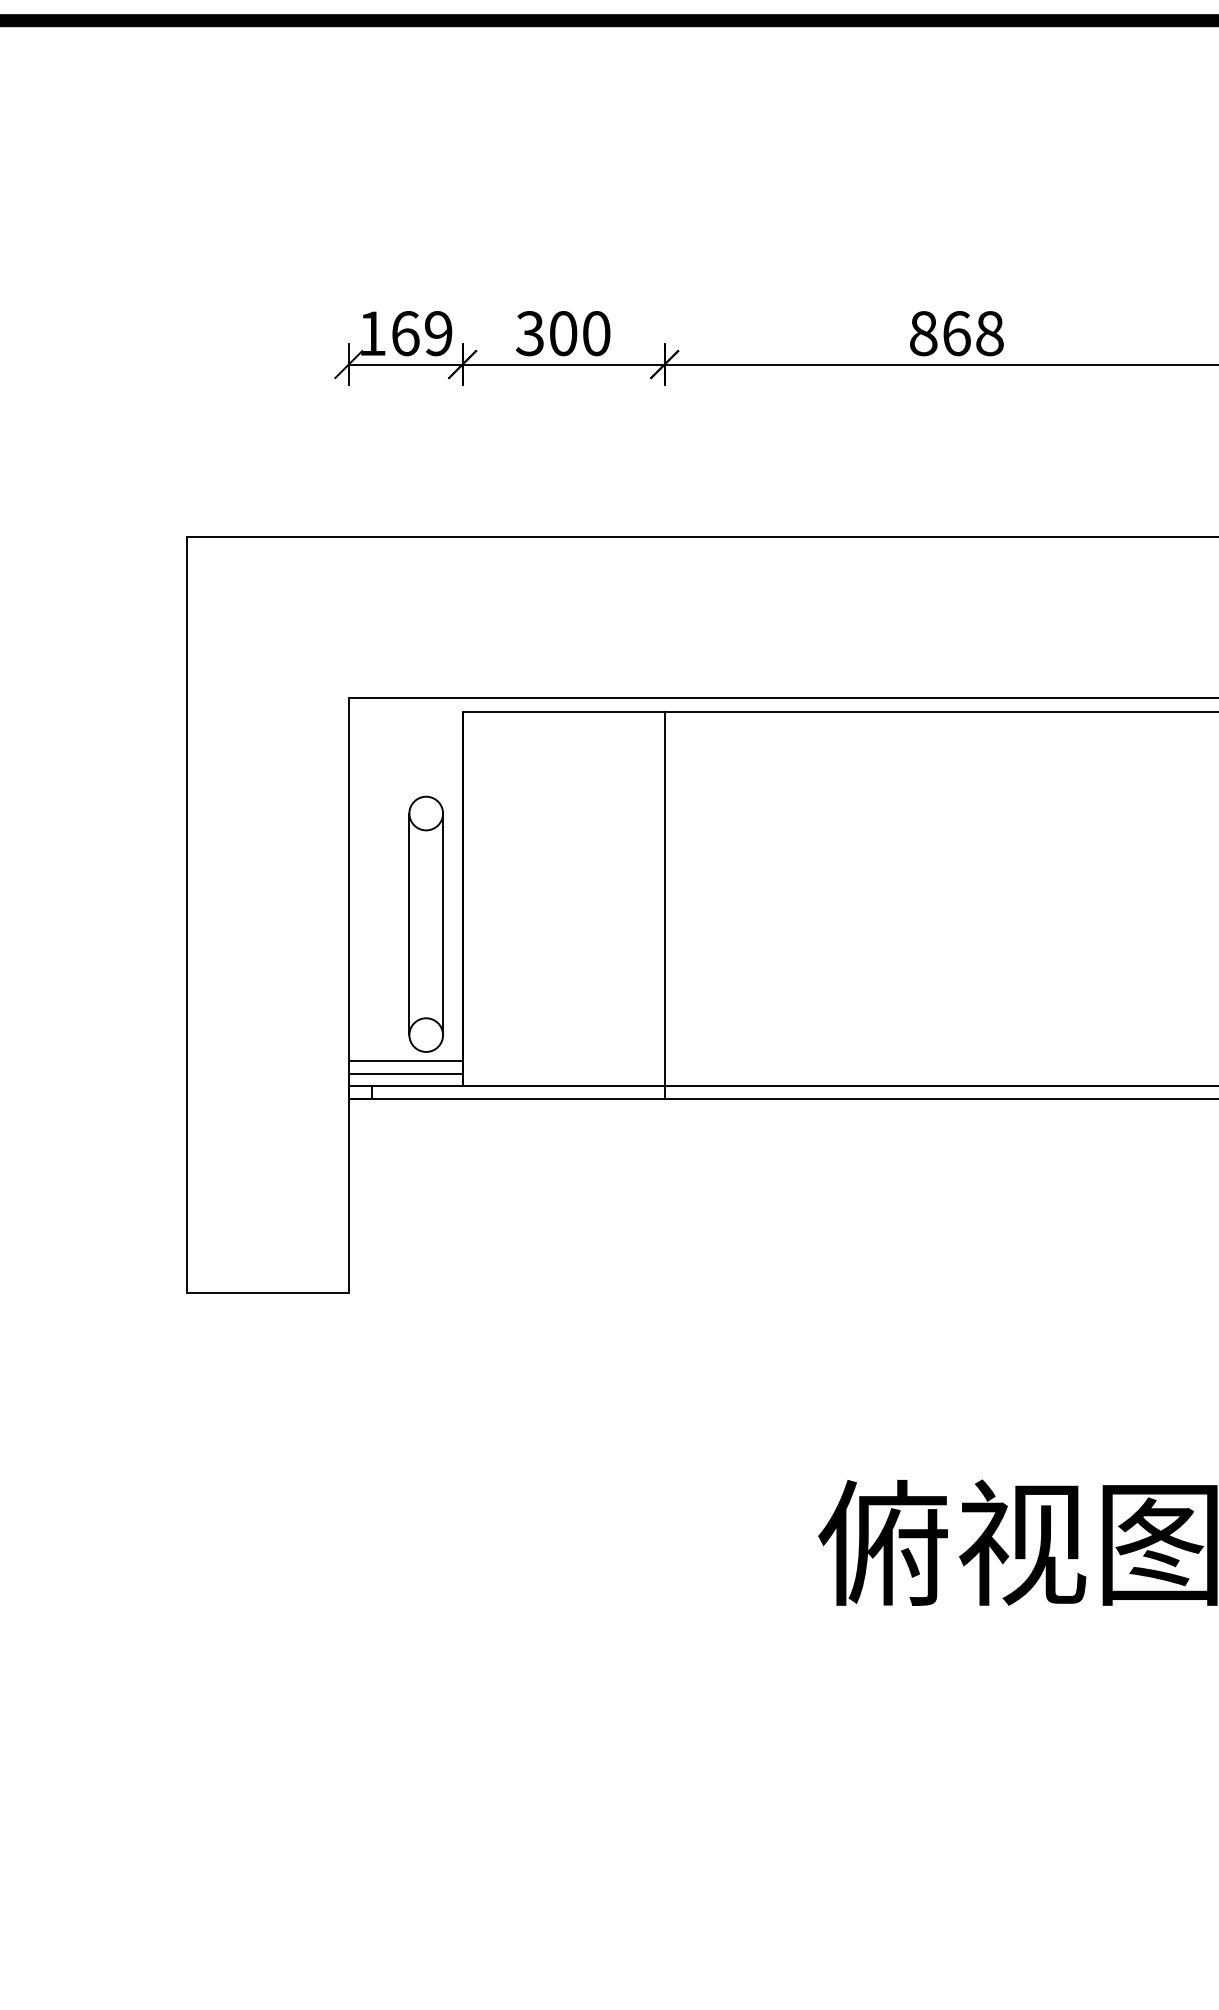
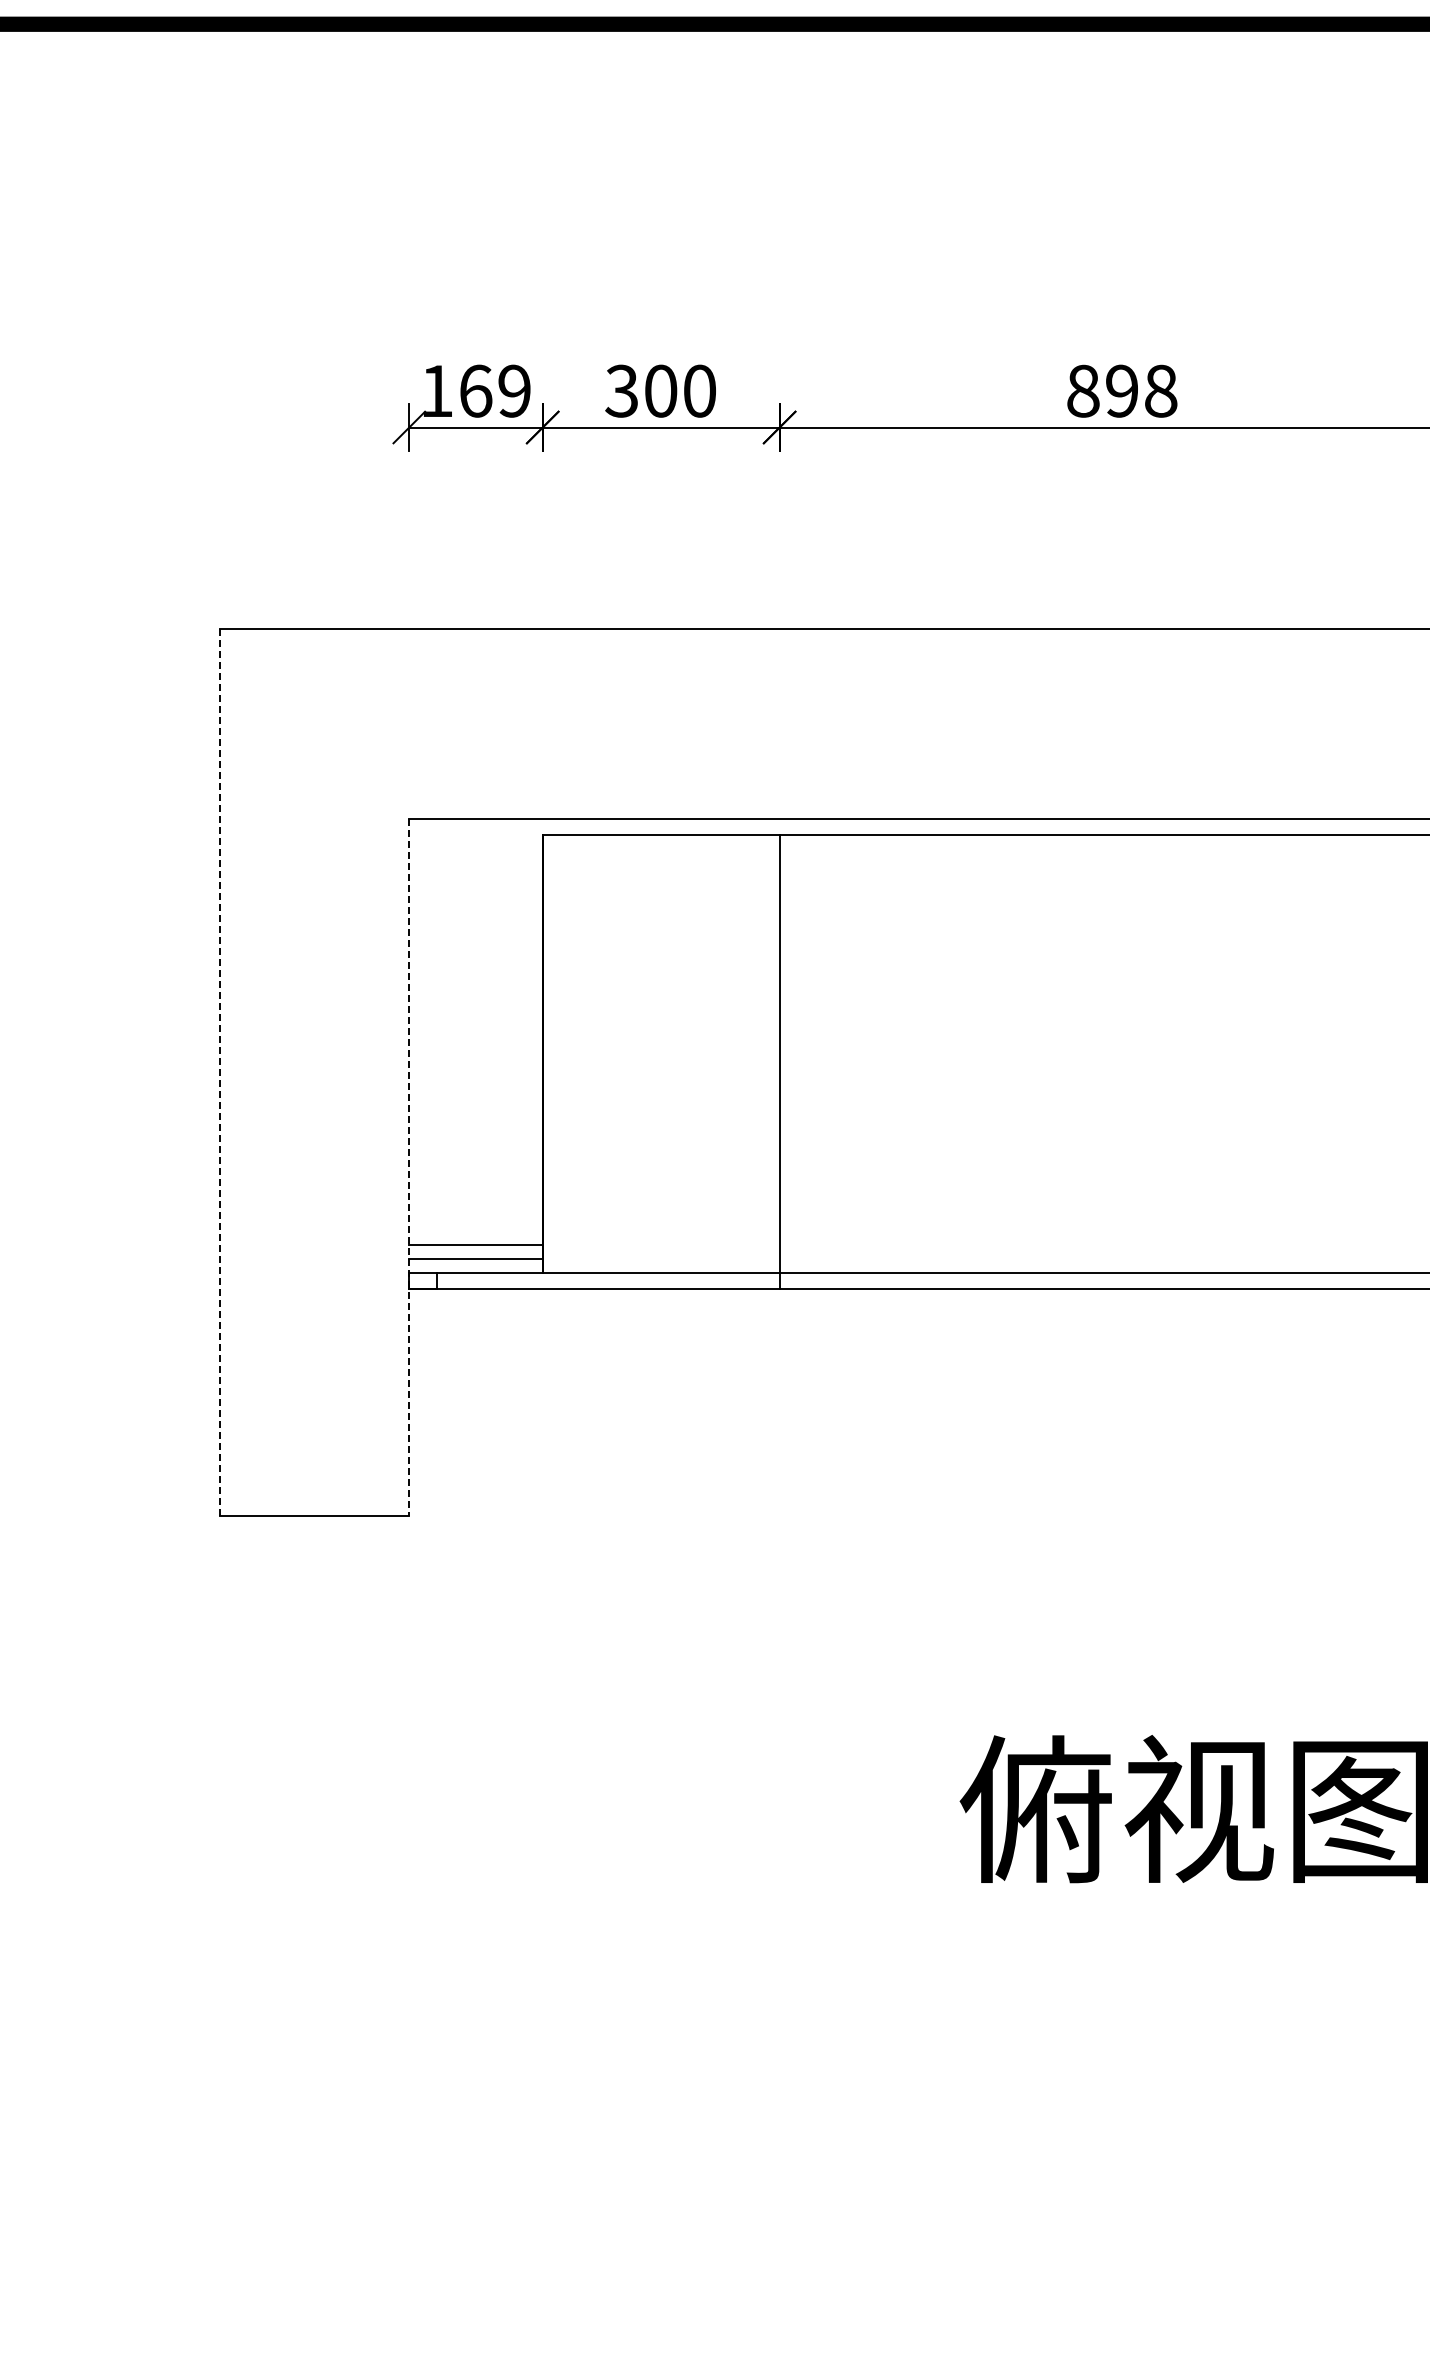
text: (957, 332) -> (1122, 390), 868 -> 898
line: (186, 915) -> (219, 1073), solid -> dashed
part: (425, 923) -> (499, 1083), removed
line: (348, 995) -> (409, 1167), solid -> dashed

